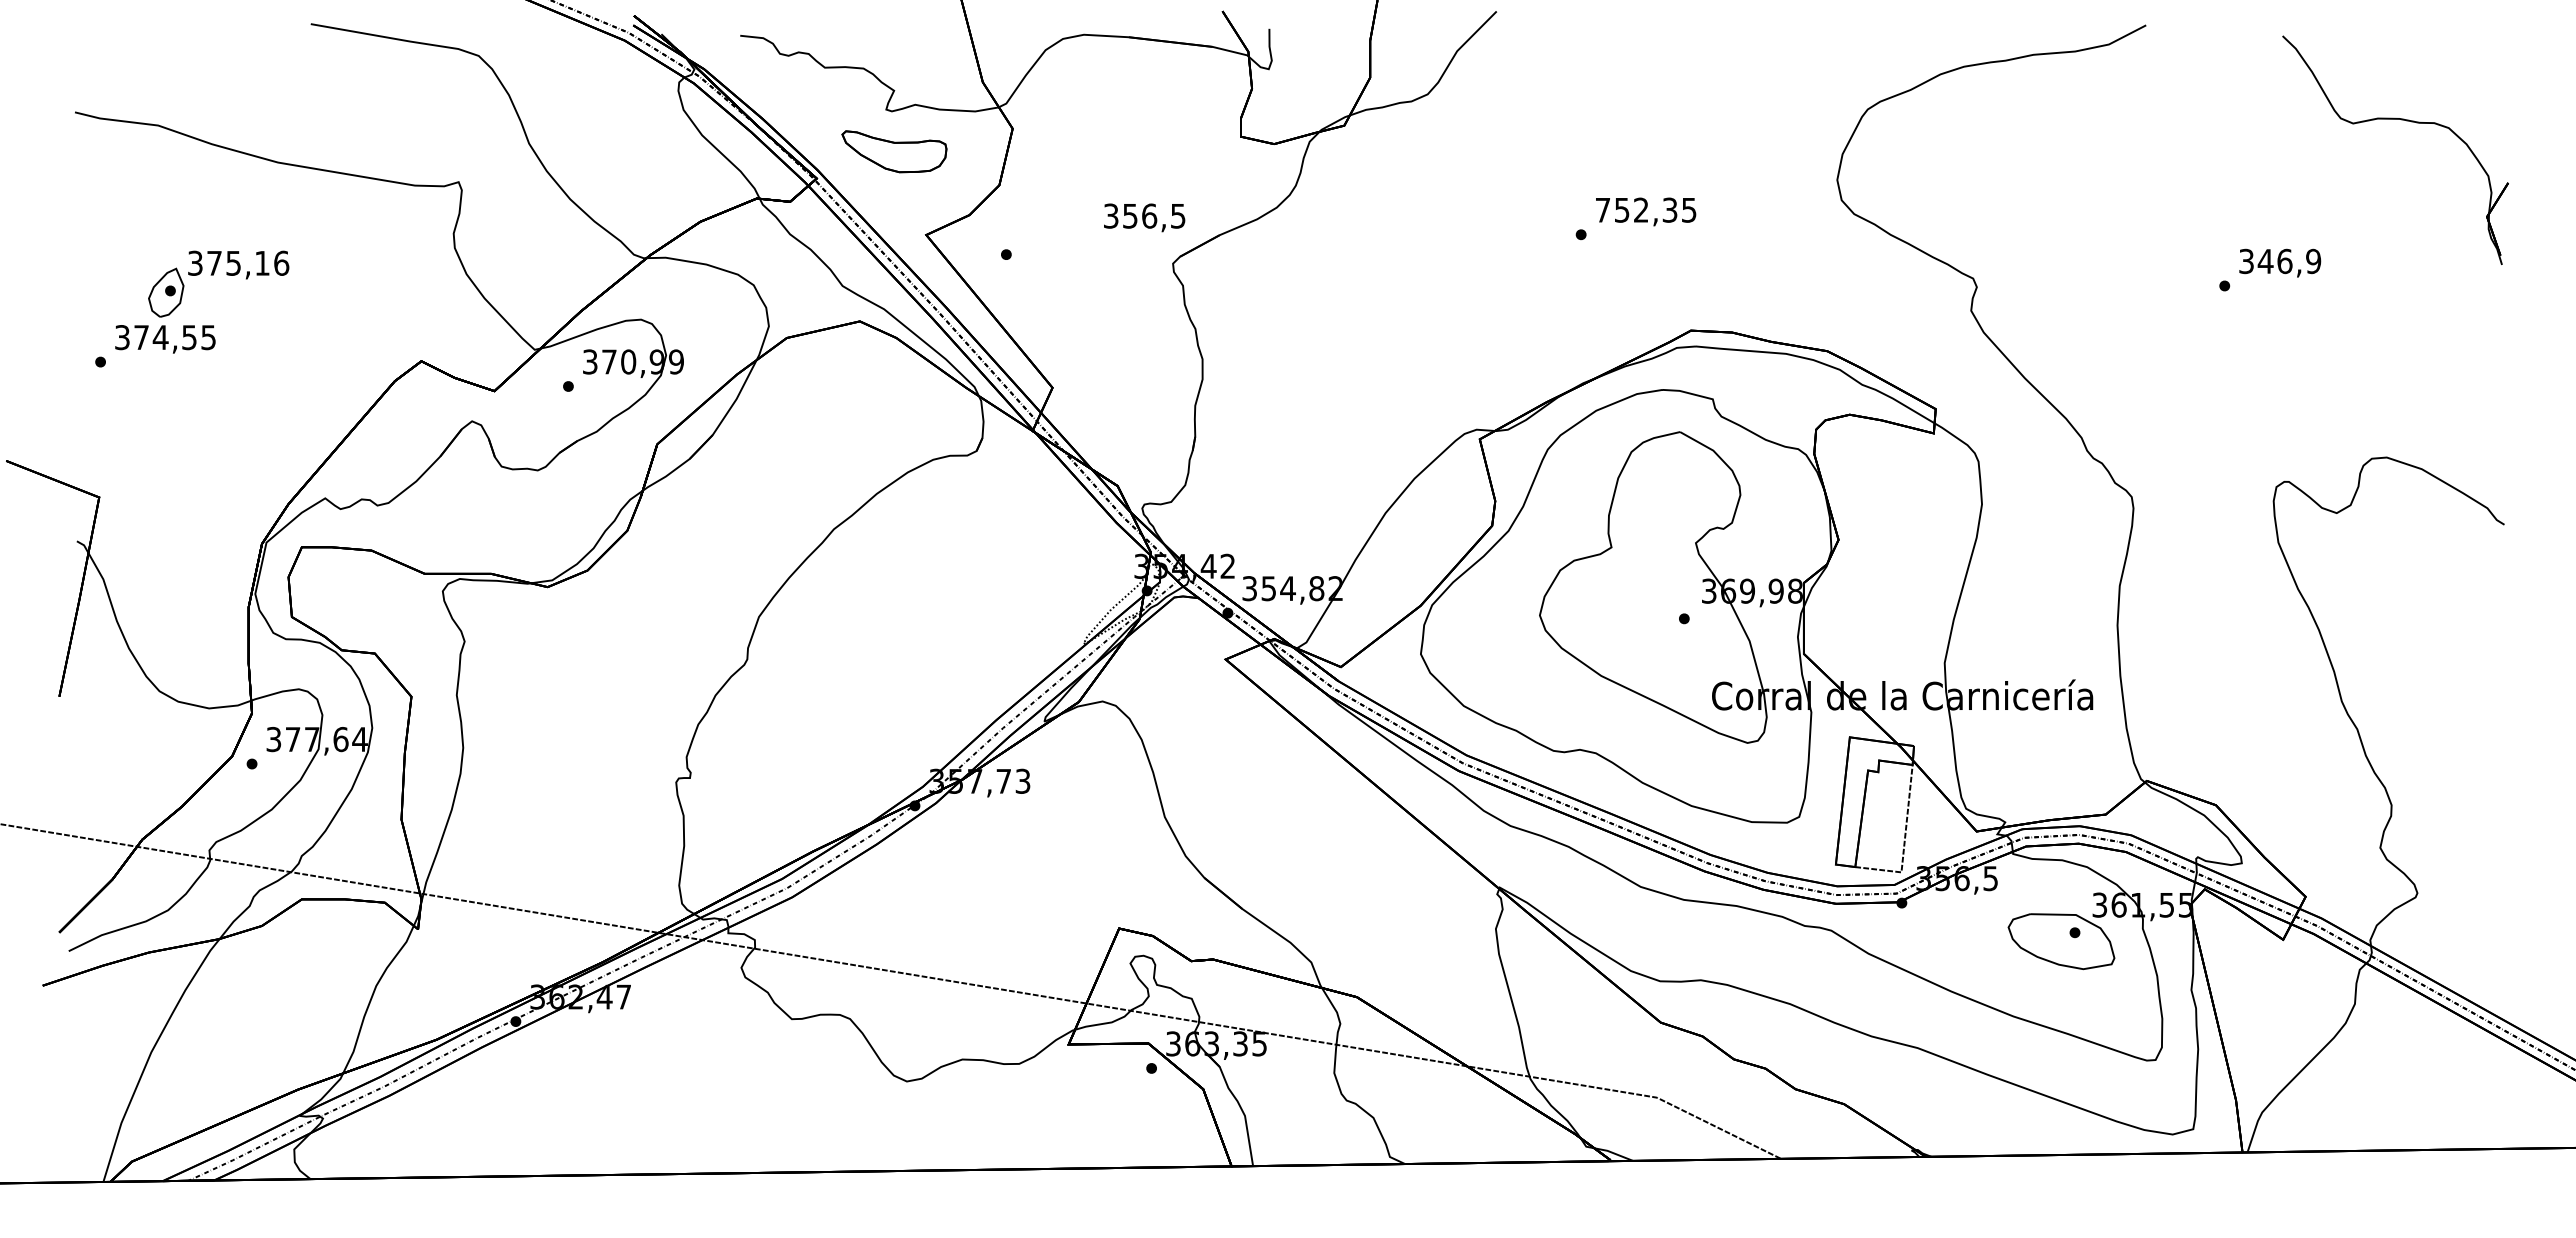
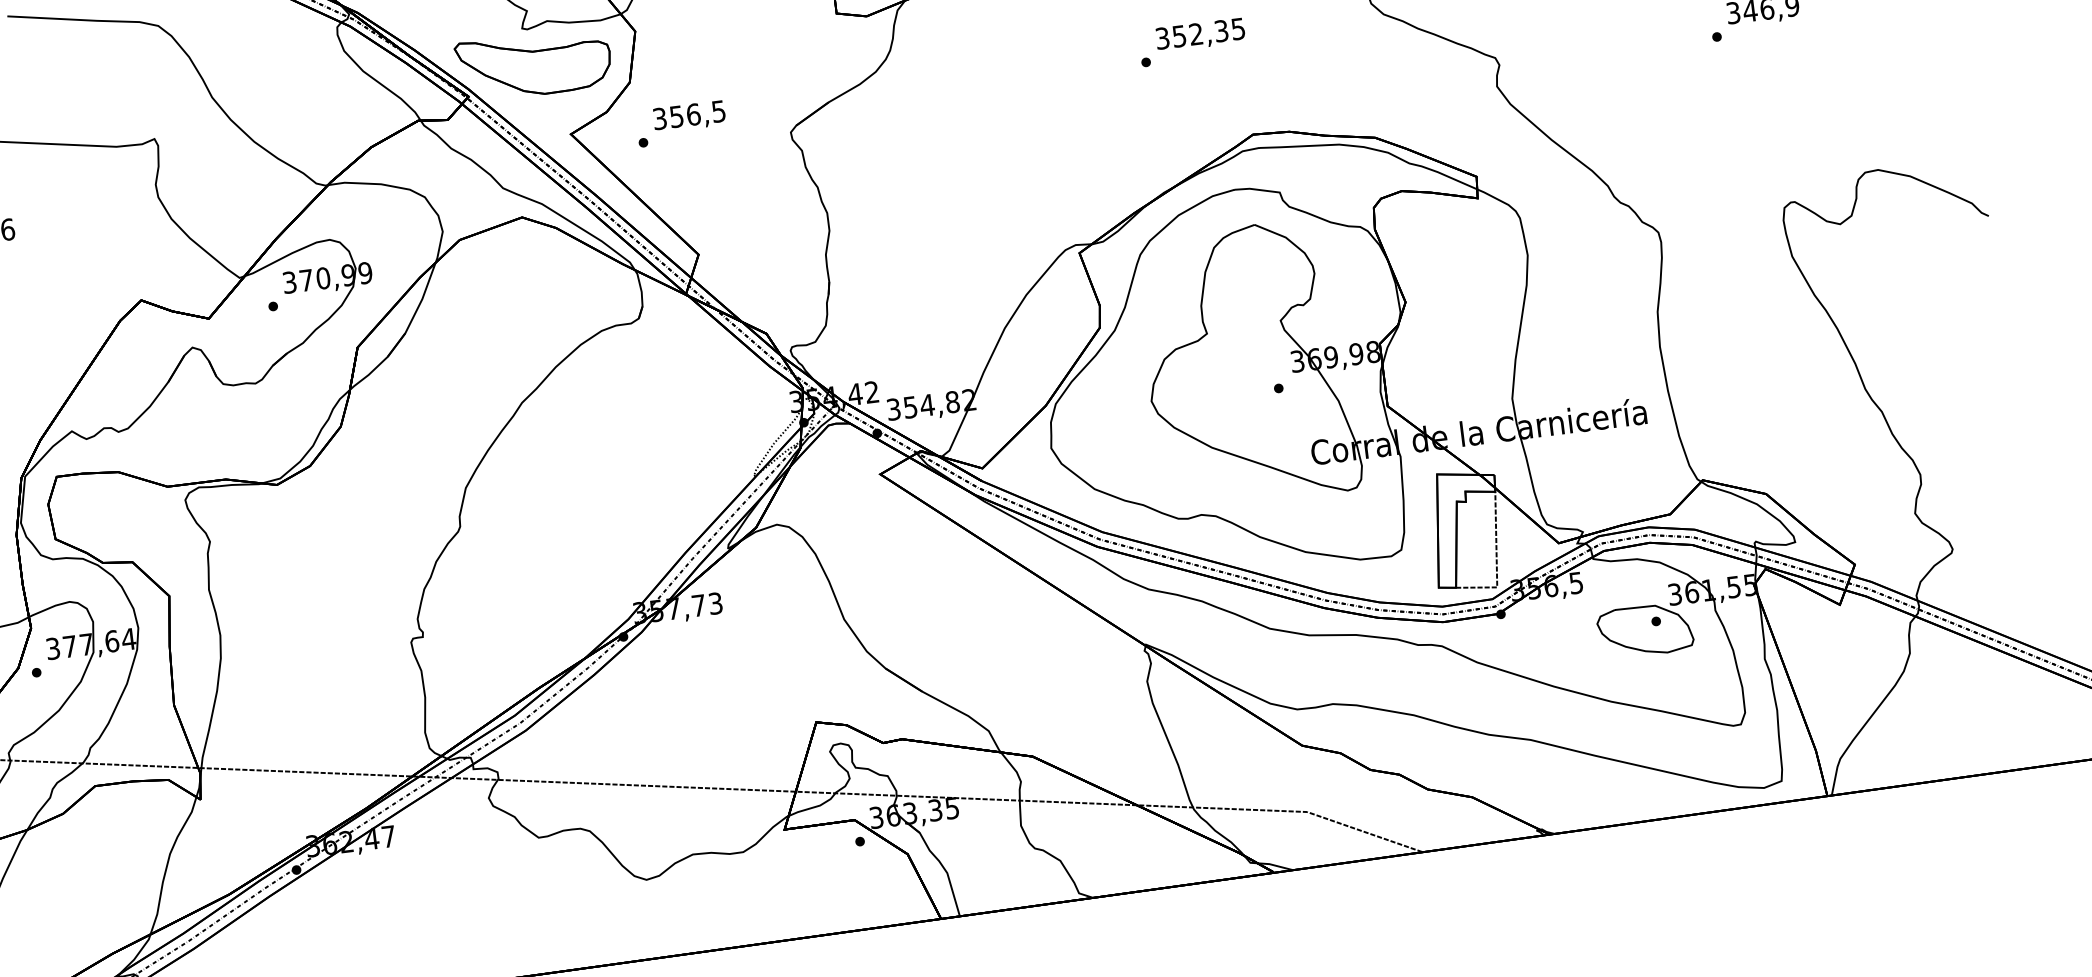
part: (894, 151) -> (533, 64), size x1.67
text: (1602, 209) -> (1162, 37), 752,35 -> 352,35
text: (1144, 217) -> (689, 116), moved

